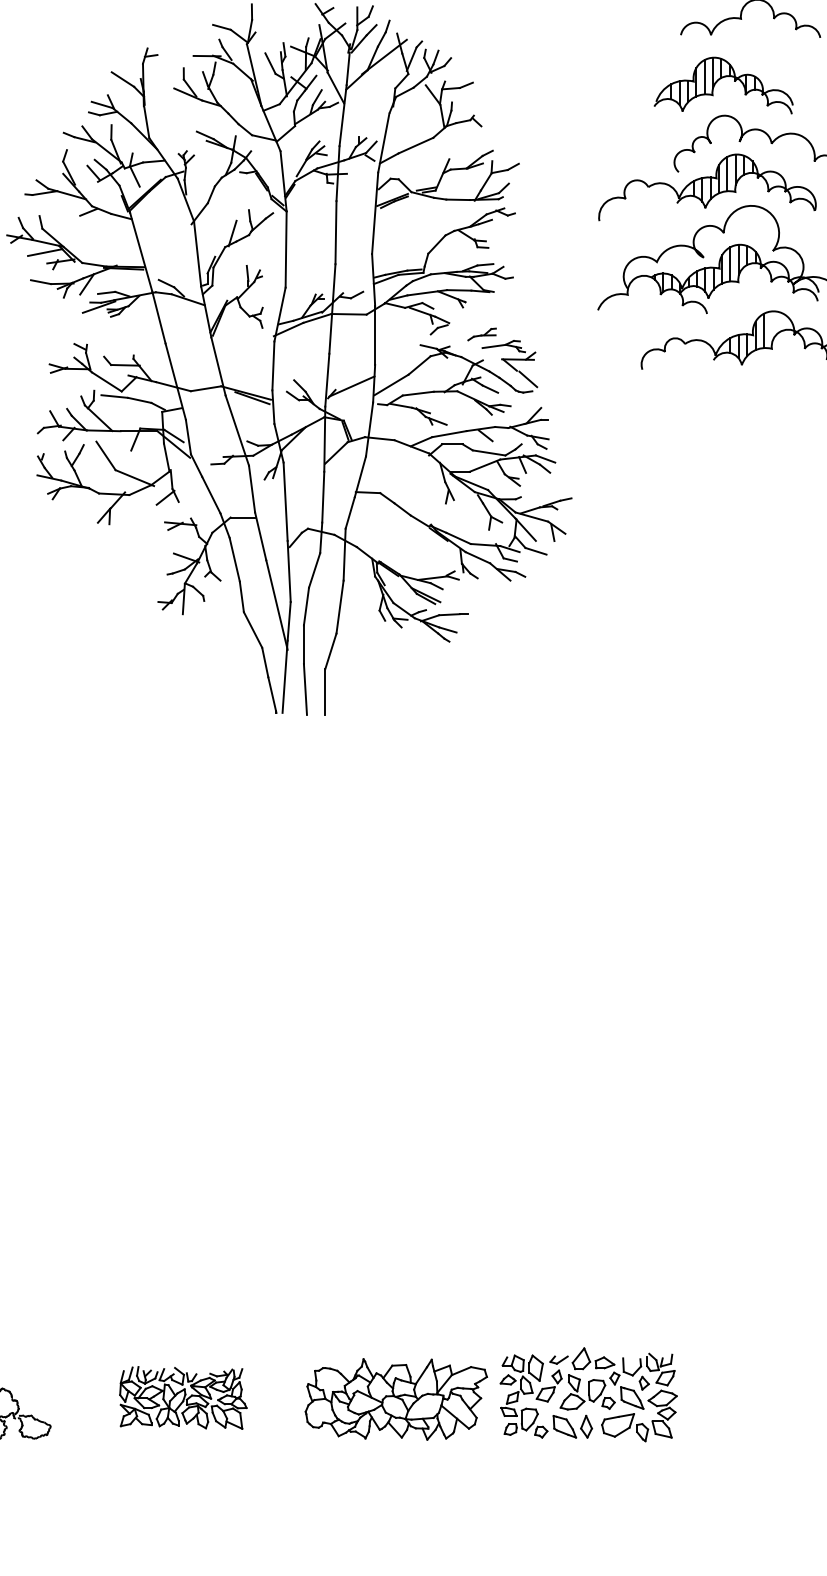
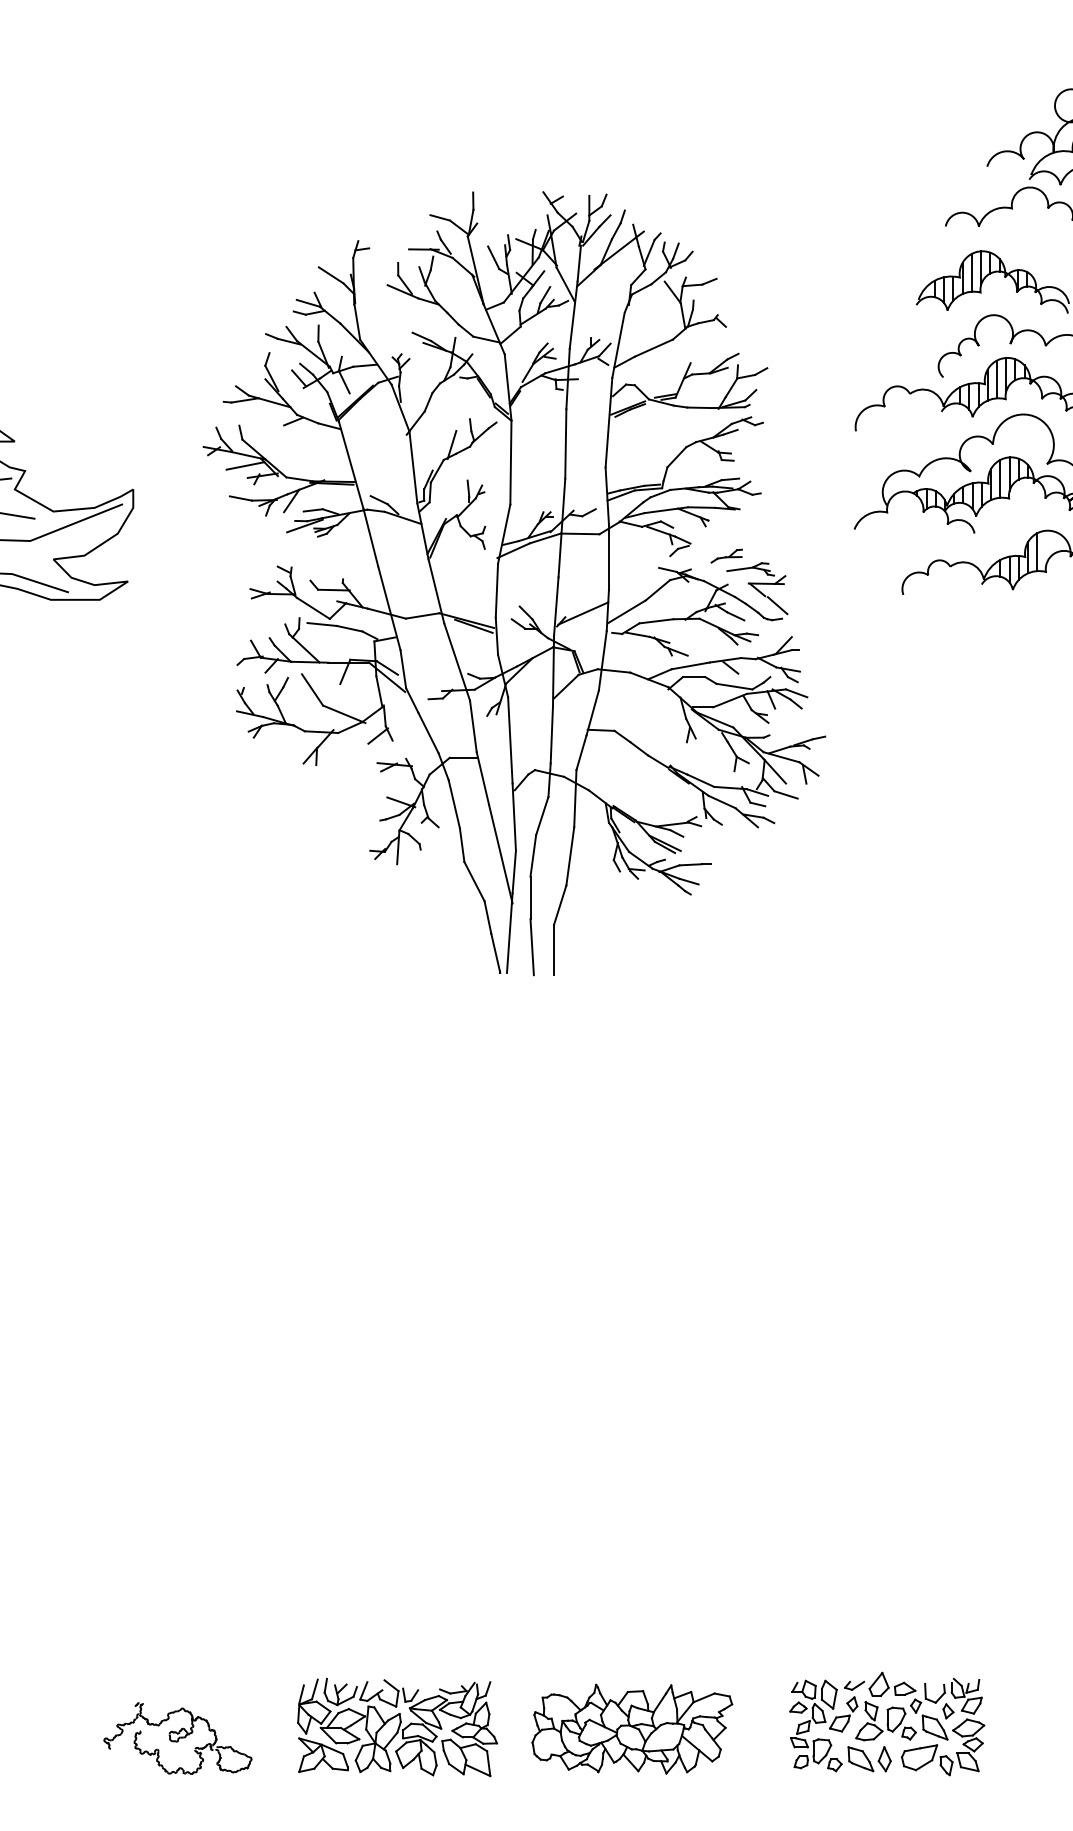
part: (588, 1394) -> (887, 1723), moved
part: (183, 1397) -> (397, 1727), size x1.43

